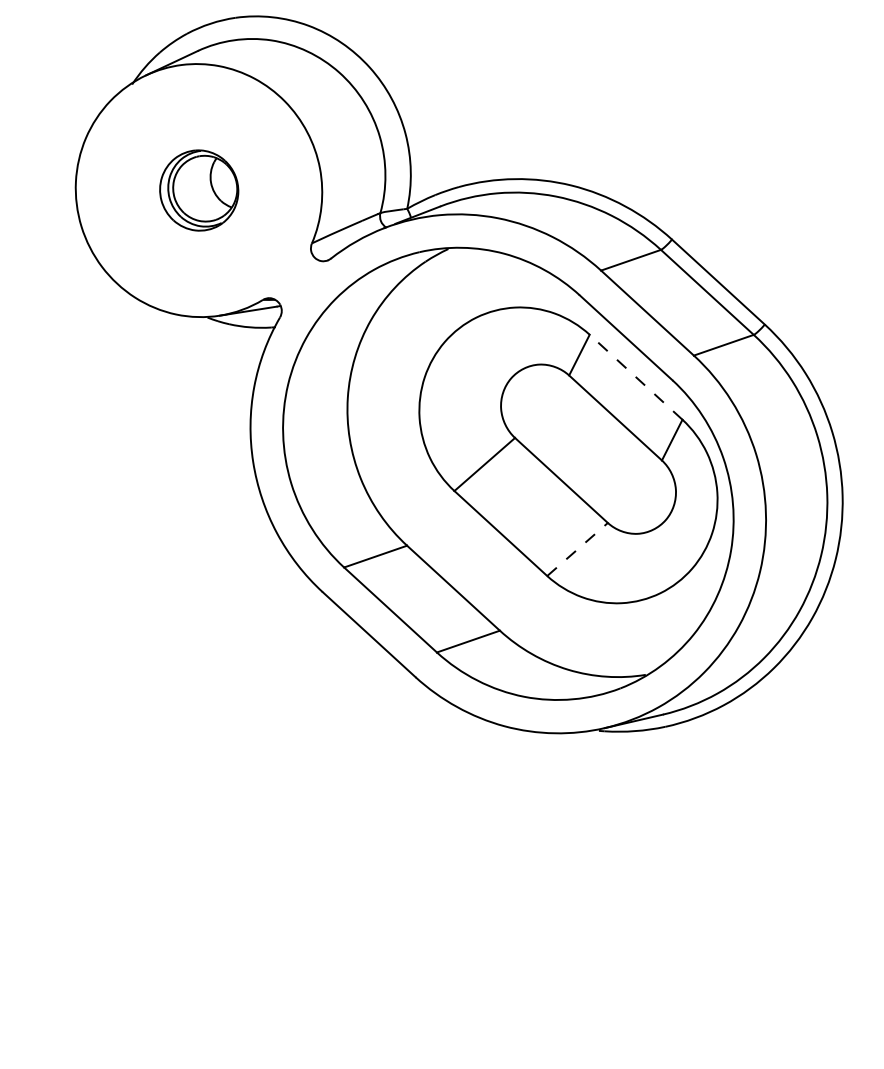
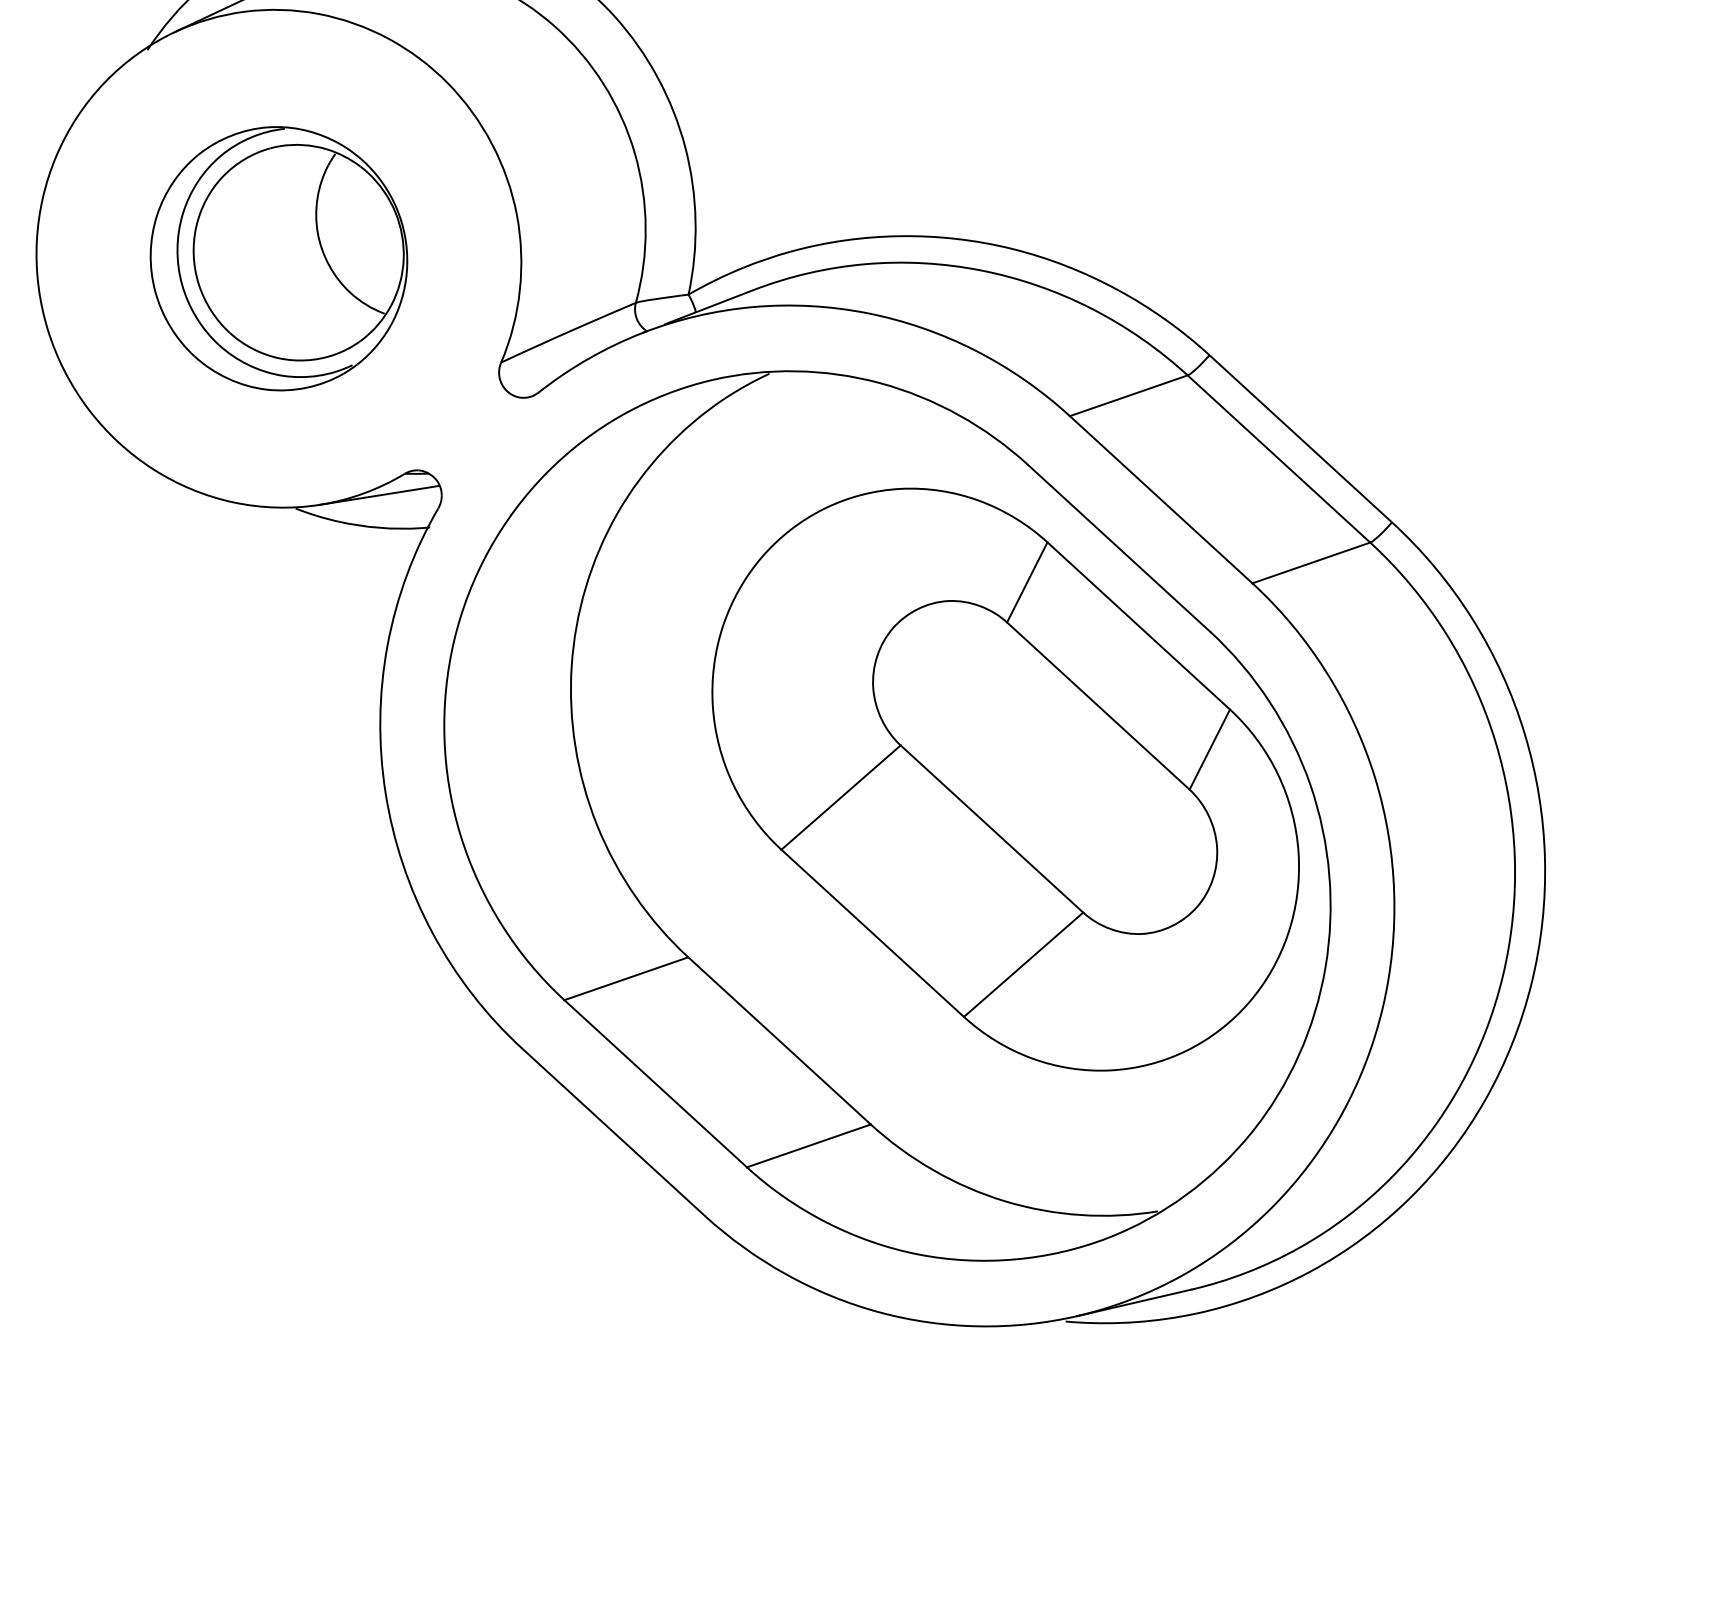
part: (199, 190) -> (279, 258), size x1.67
line: (636, 377) -> (1139, 626), dashed -> solid
line: (577, 549) -> (1023, 964), dashed -> solid

